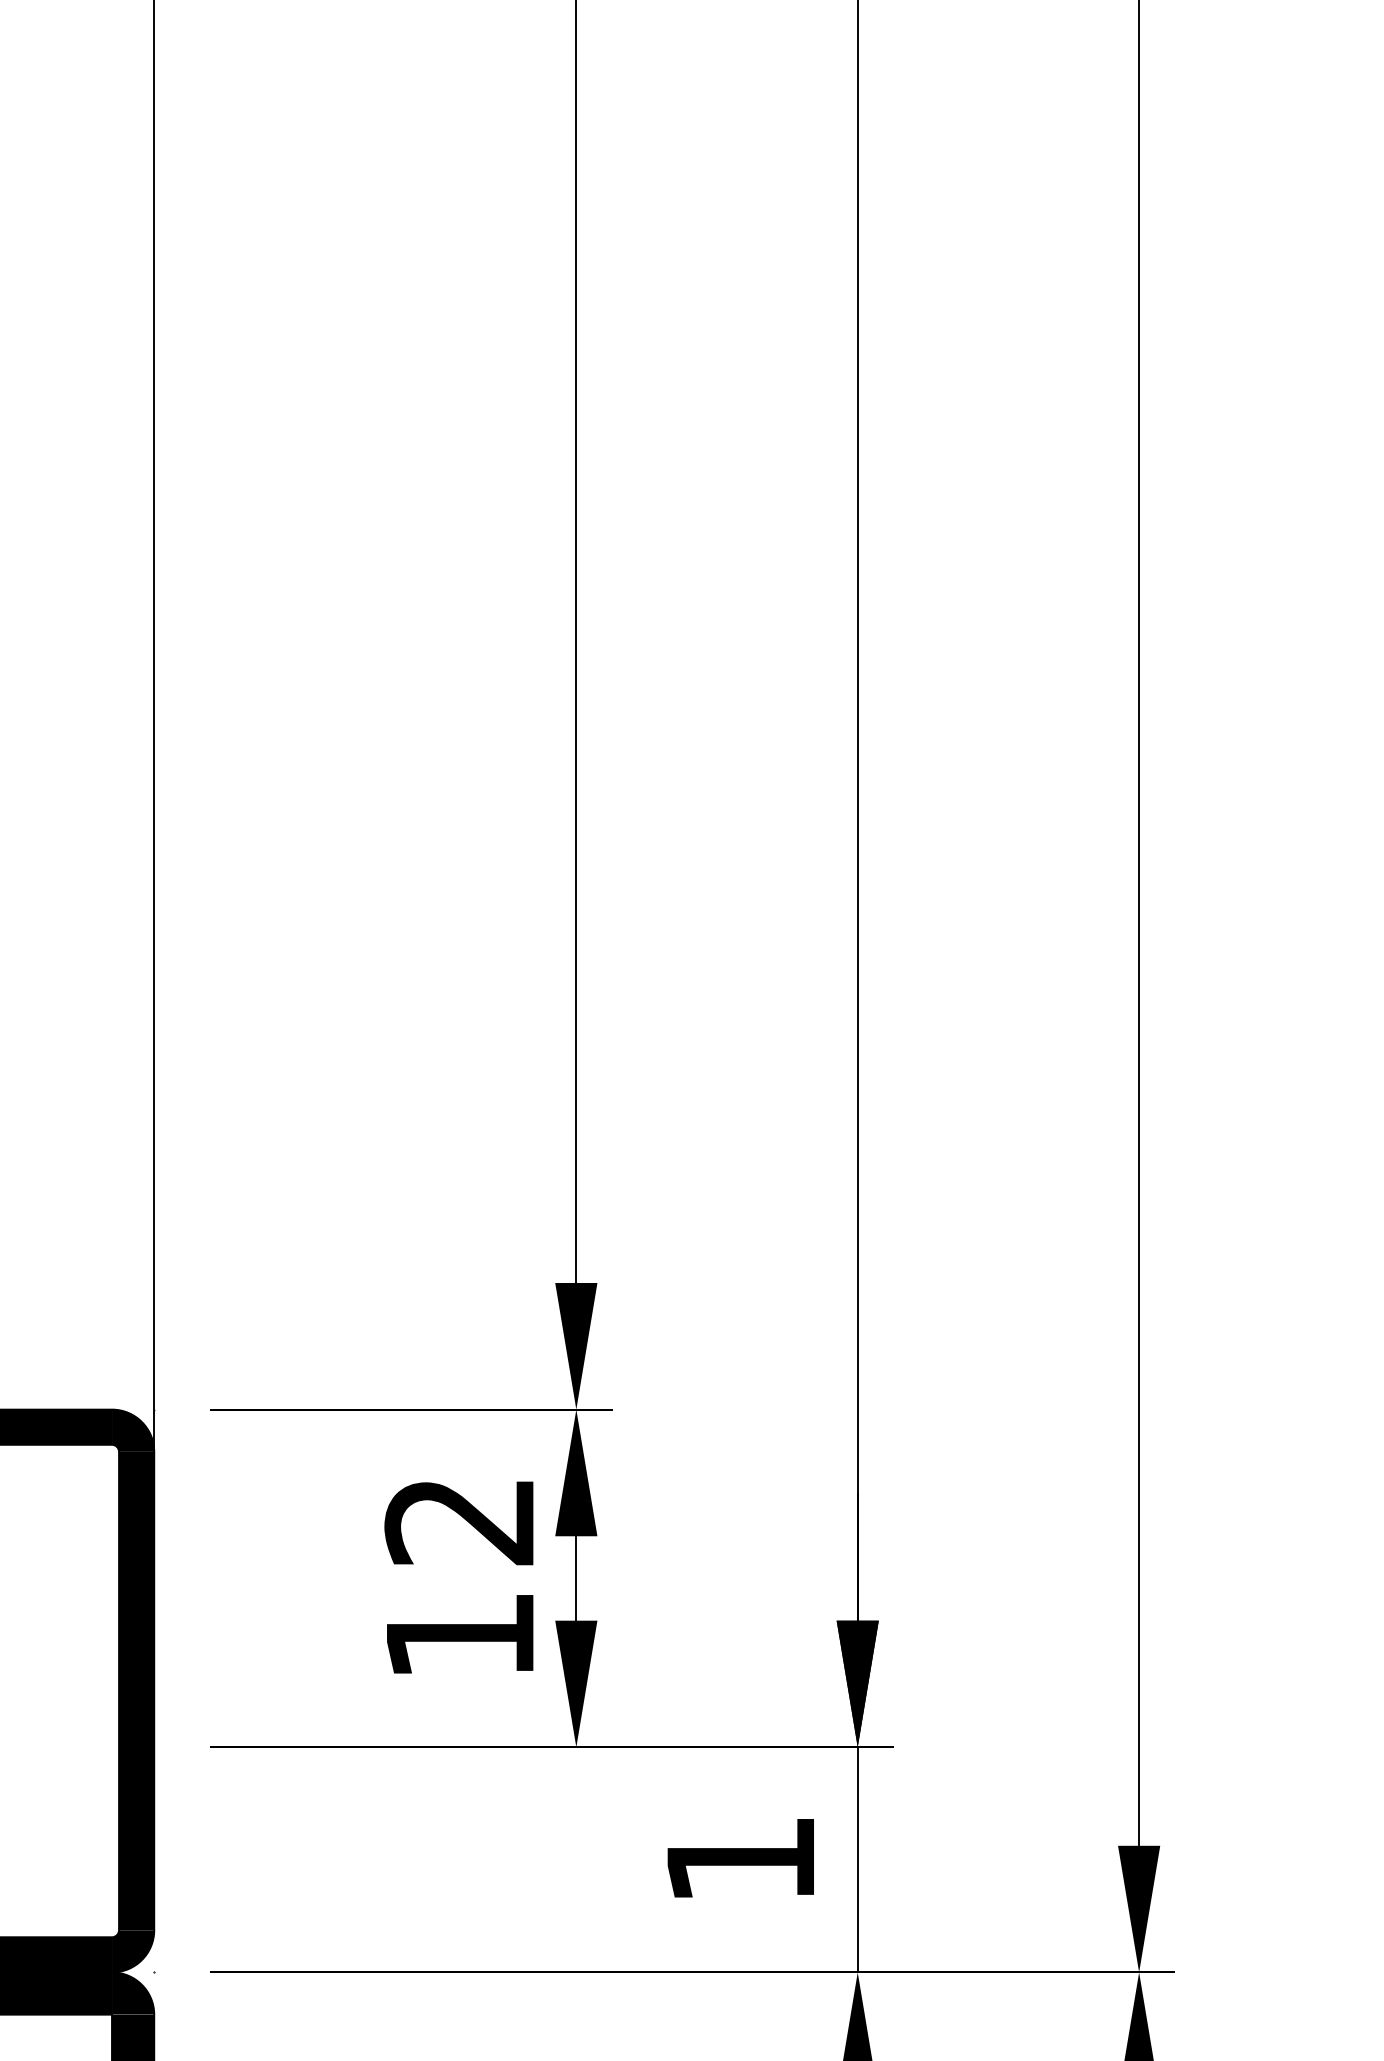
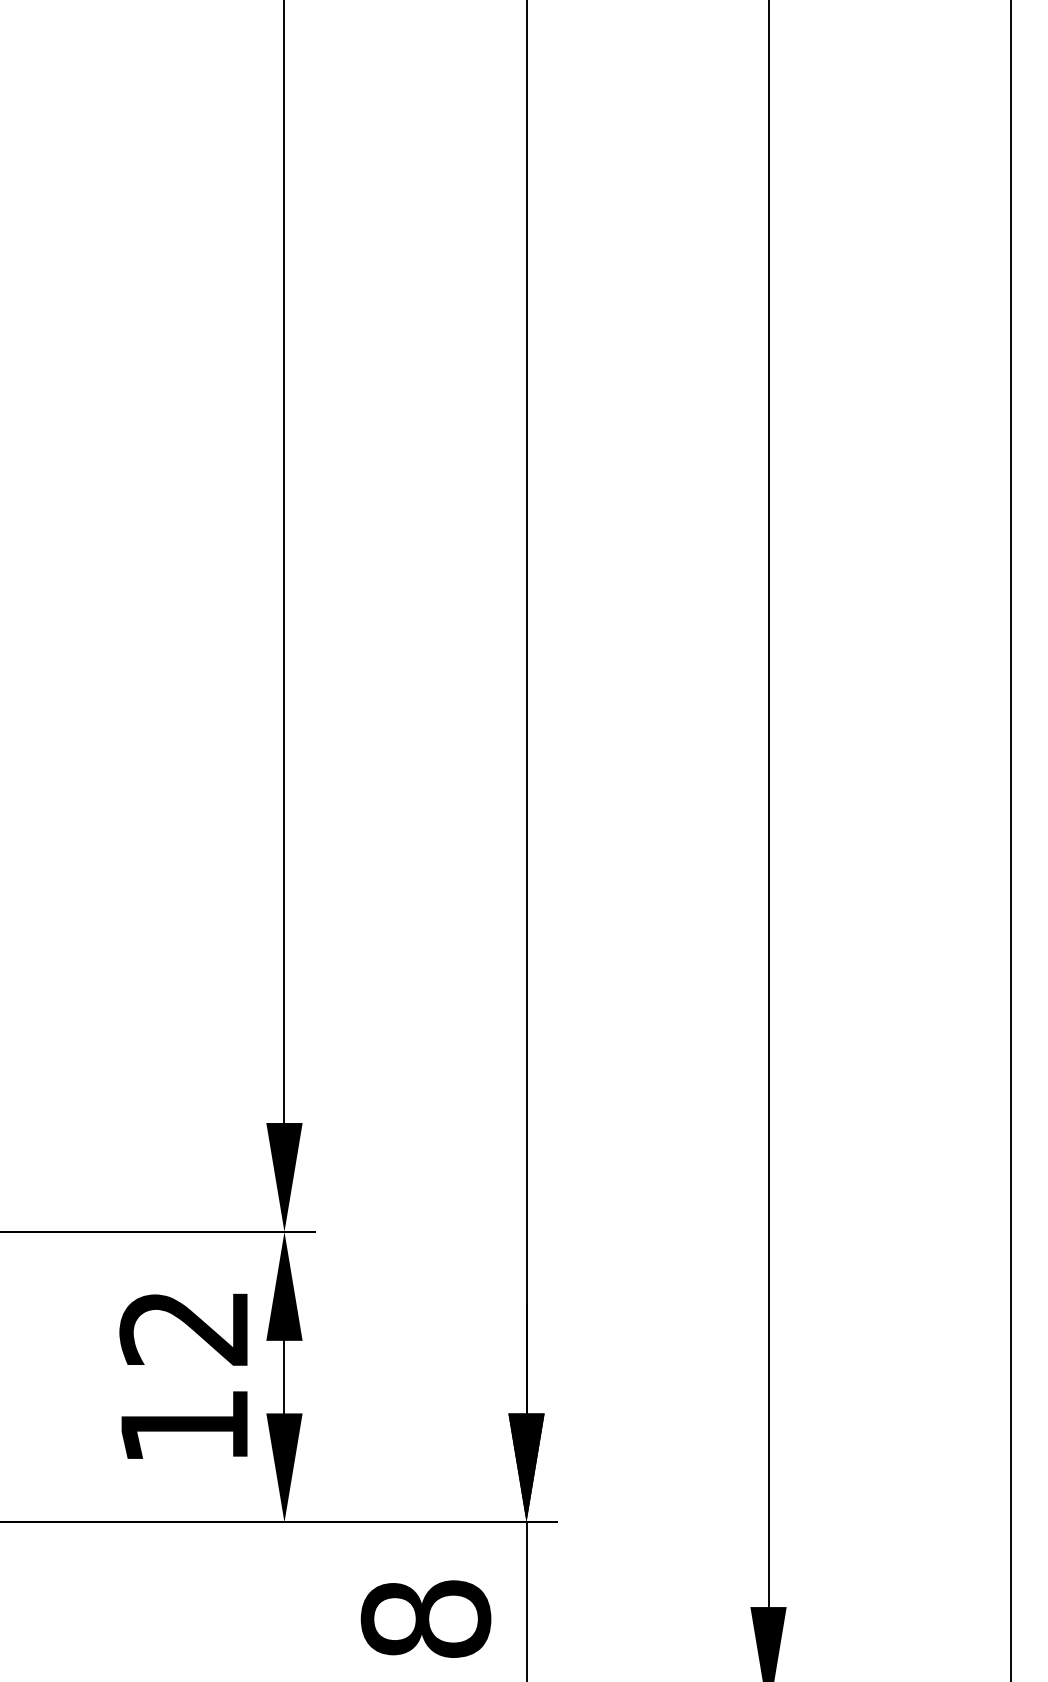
text: (740, 1859) -> (425, 1618), 1 -> 8

